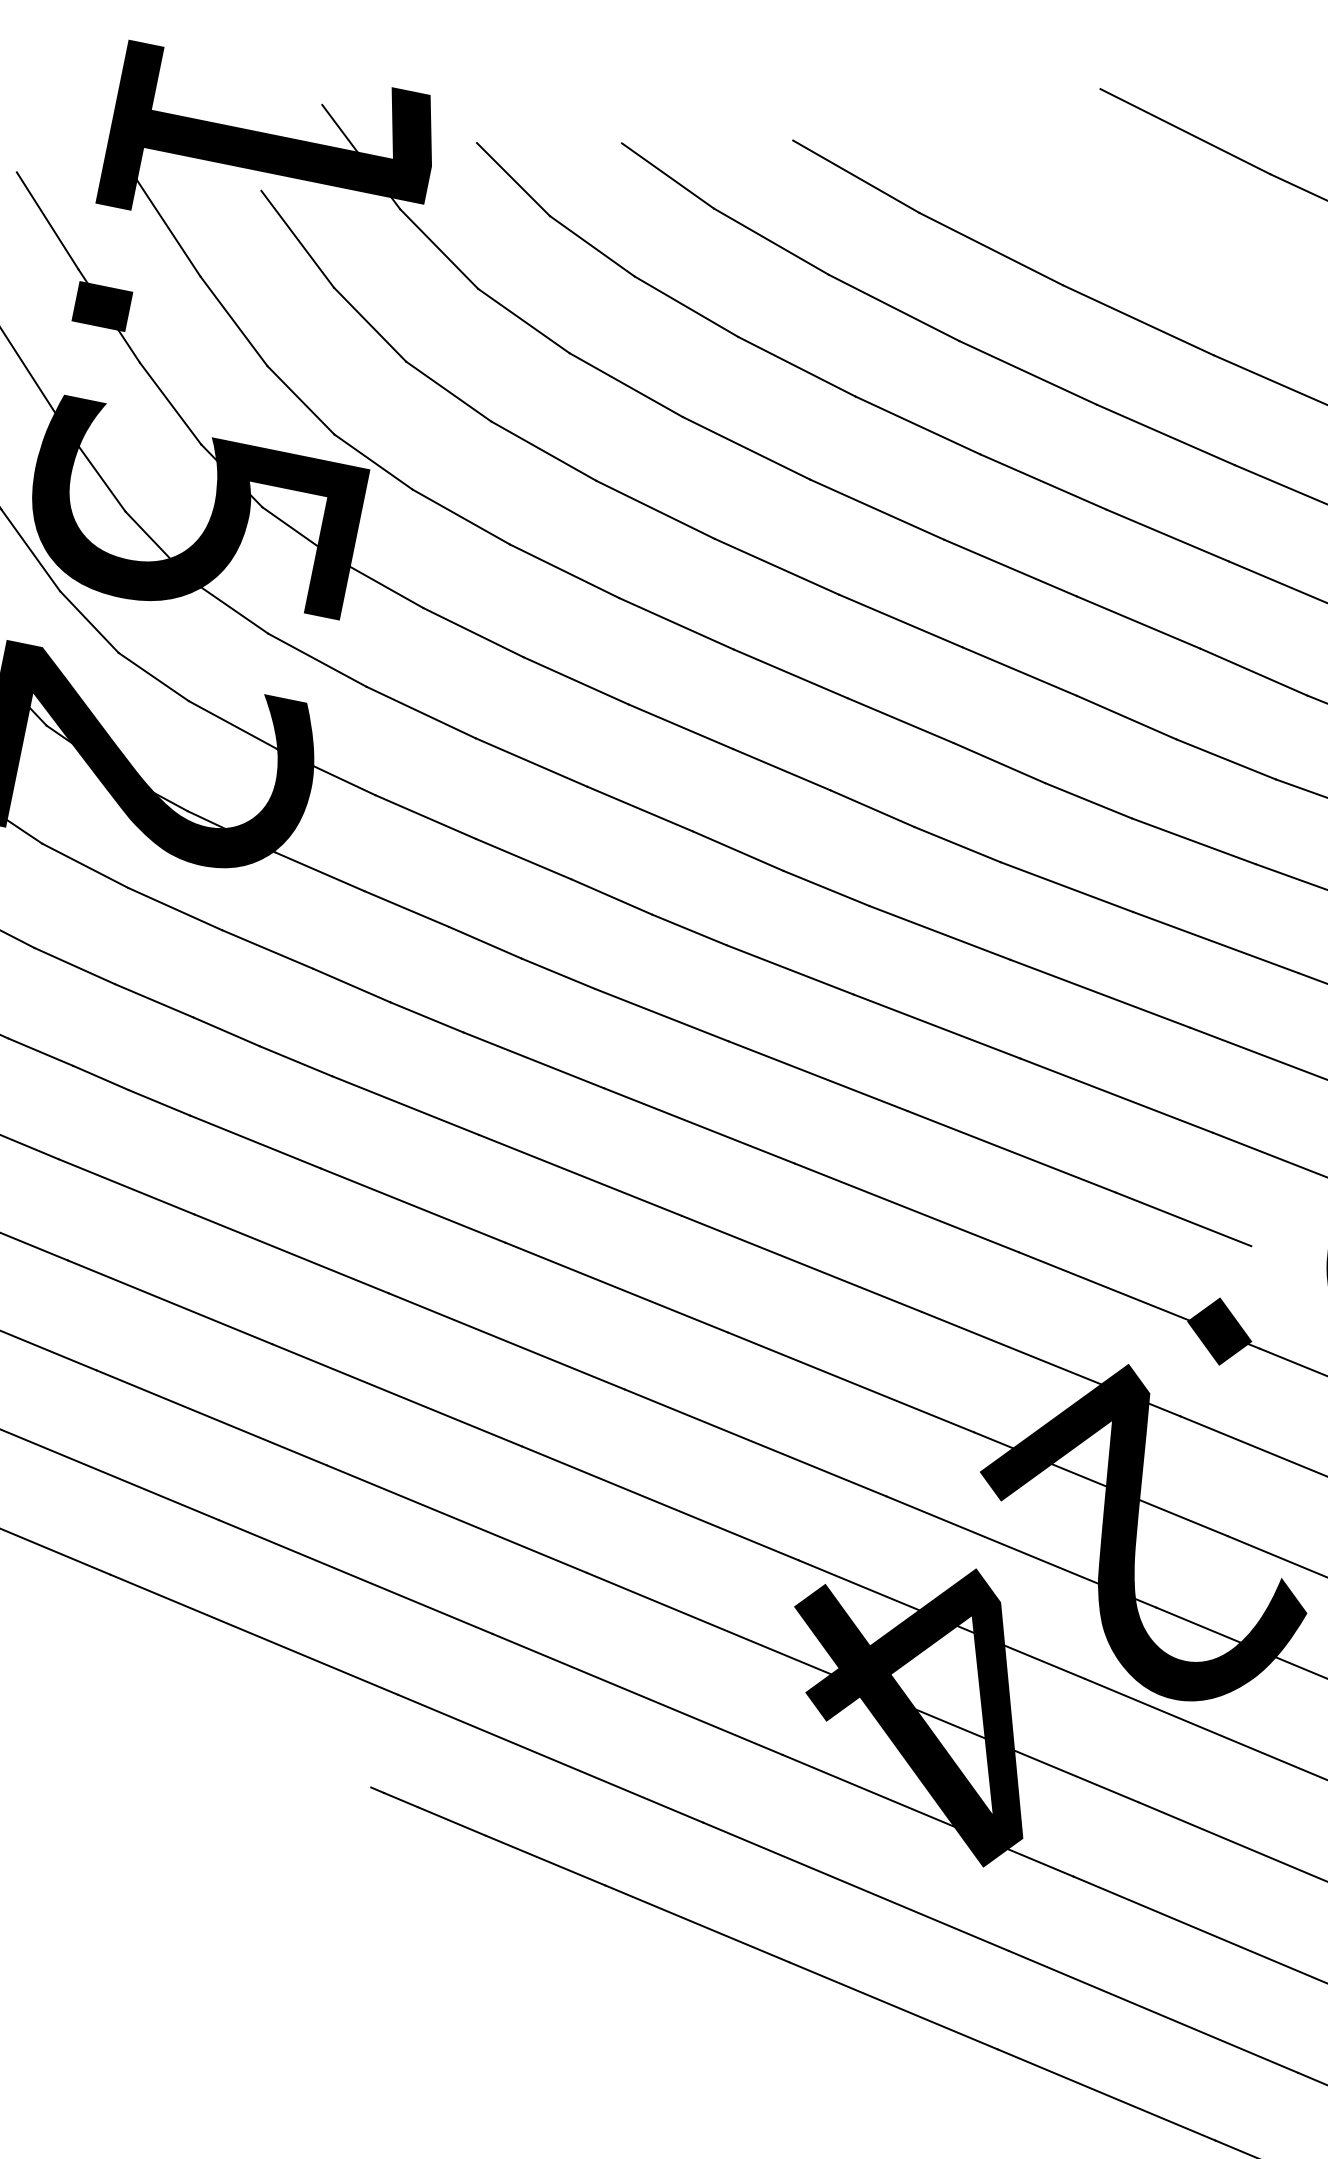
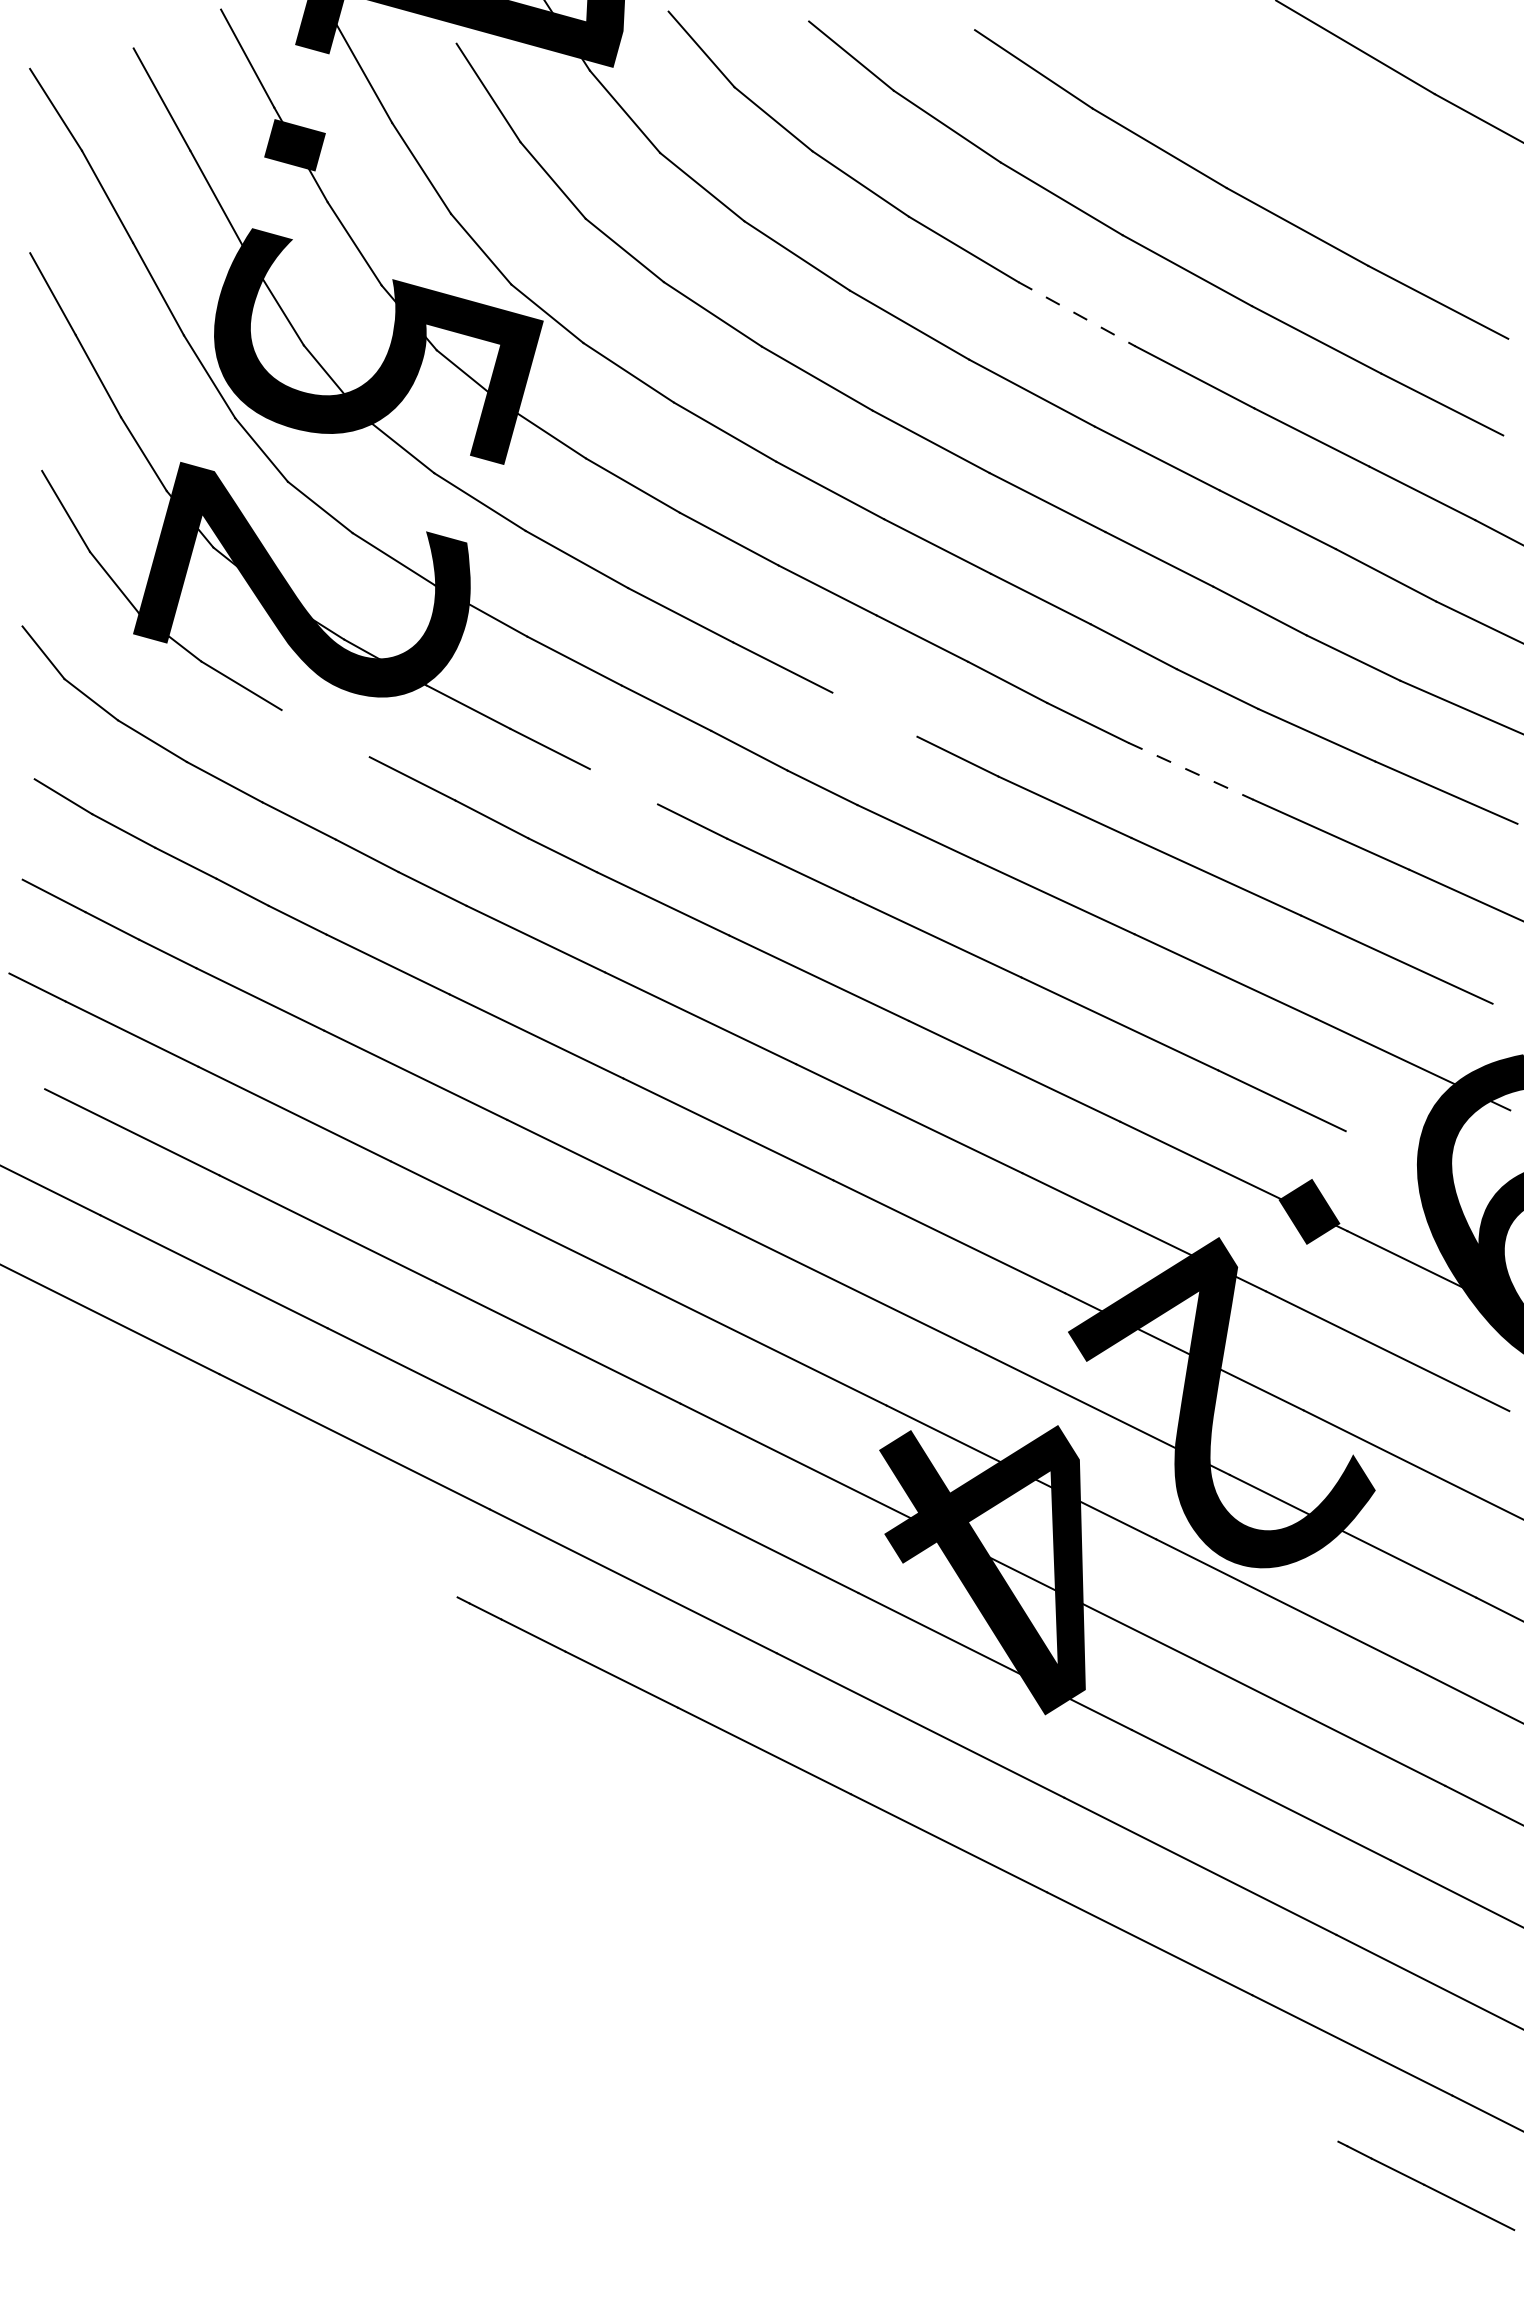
line: (918, 425) -> (1077, 314), solid -> dashed
line: (737, 850) -> (874, 714), removed
line: (1066, 887) -> (1190, 771), solid -> dashed
line: (174, 908) -> (325, 733), removed
line: (484, 942) -> (623, 786), removed

